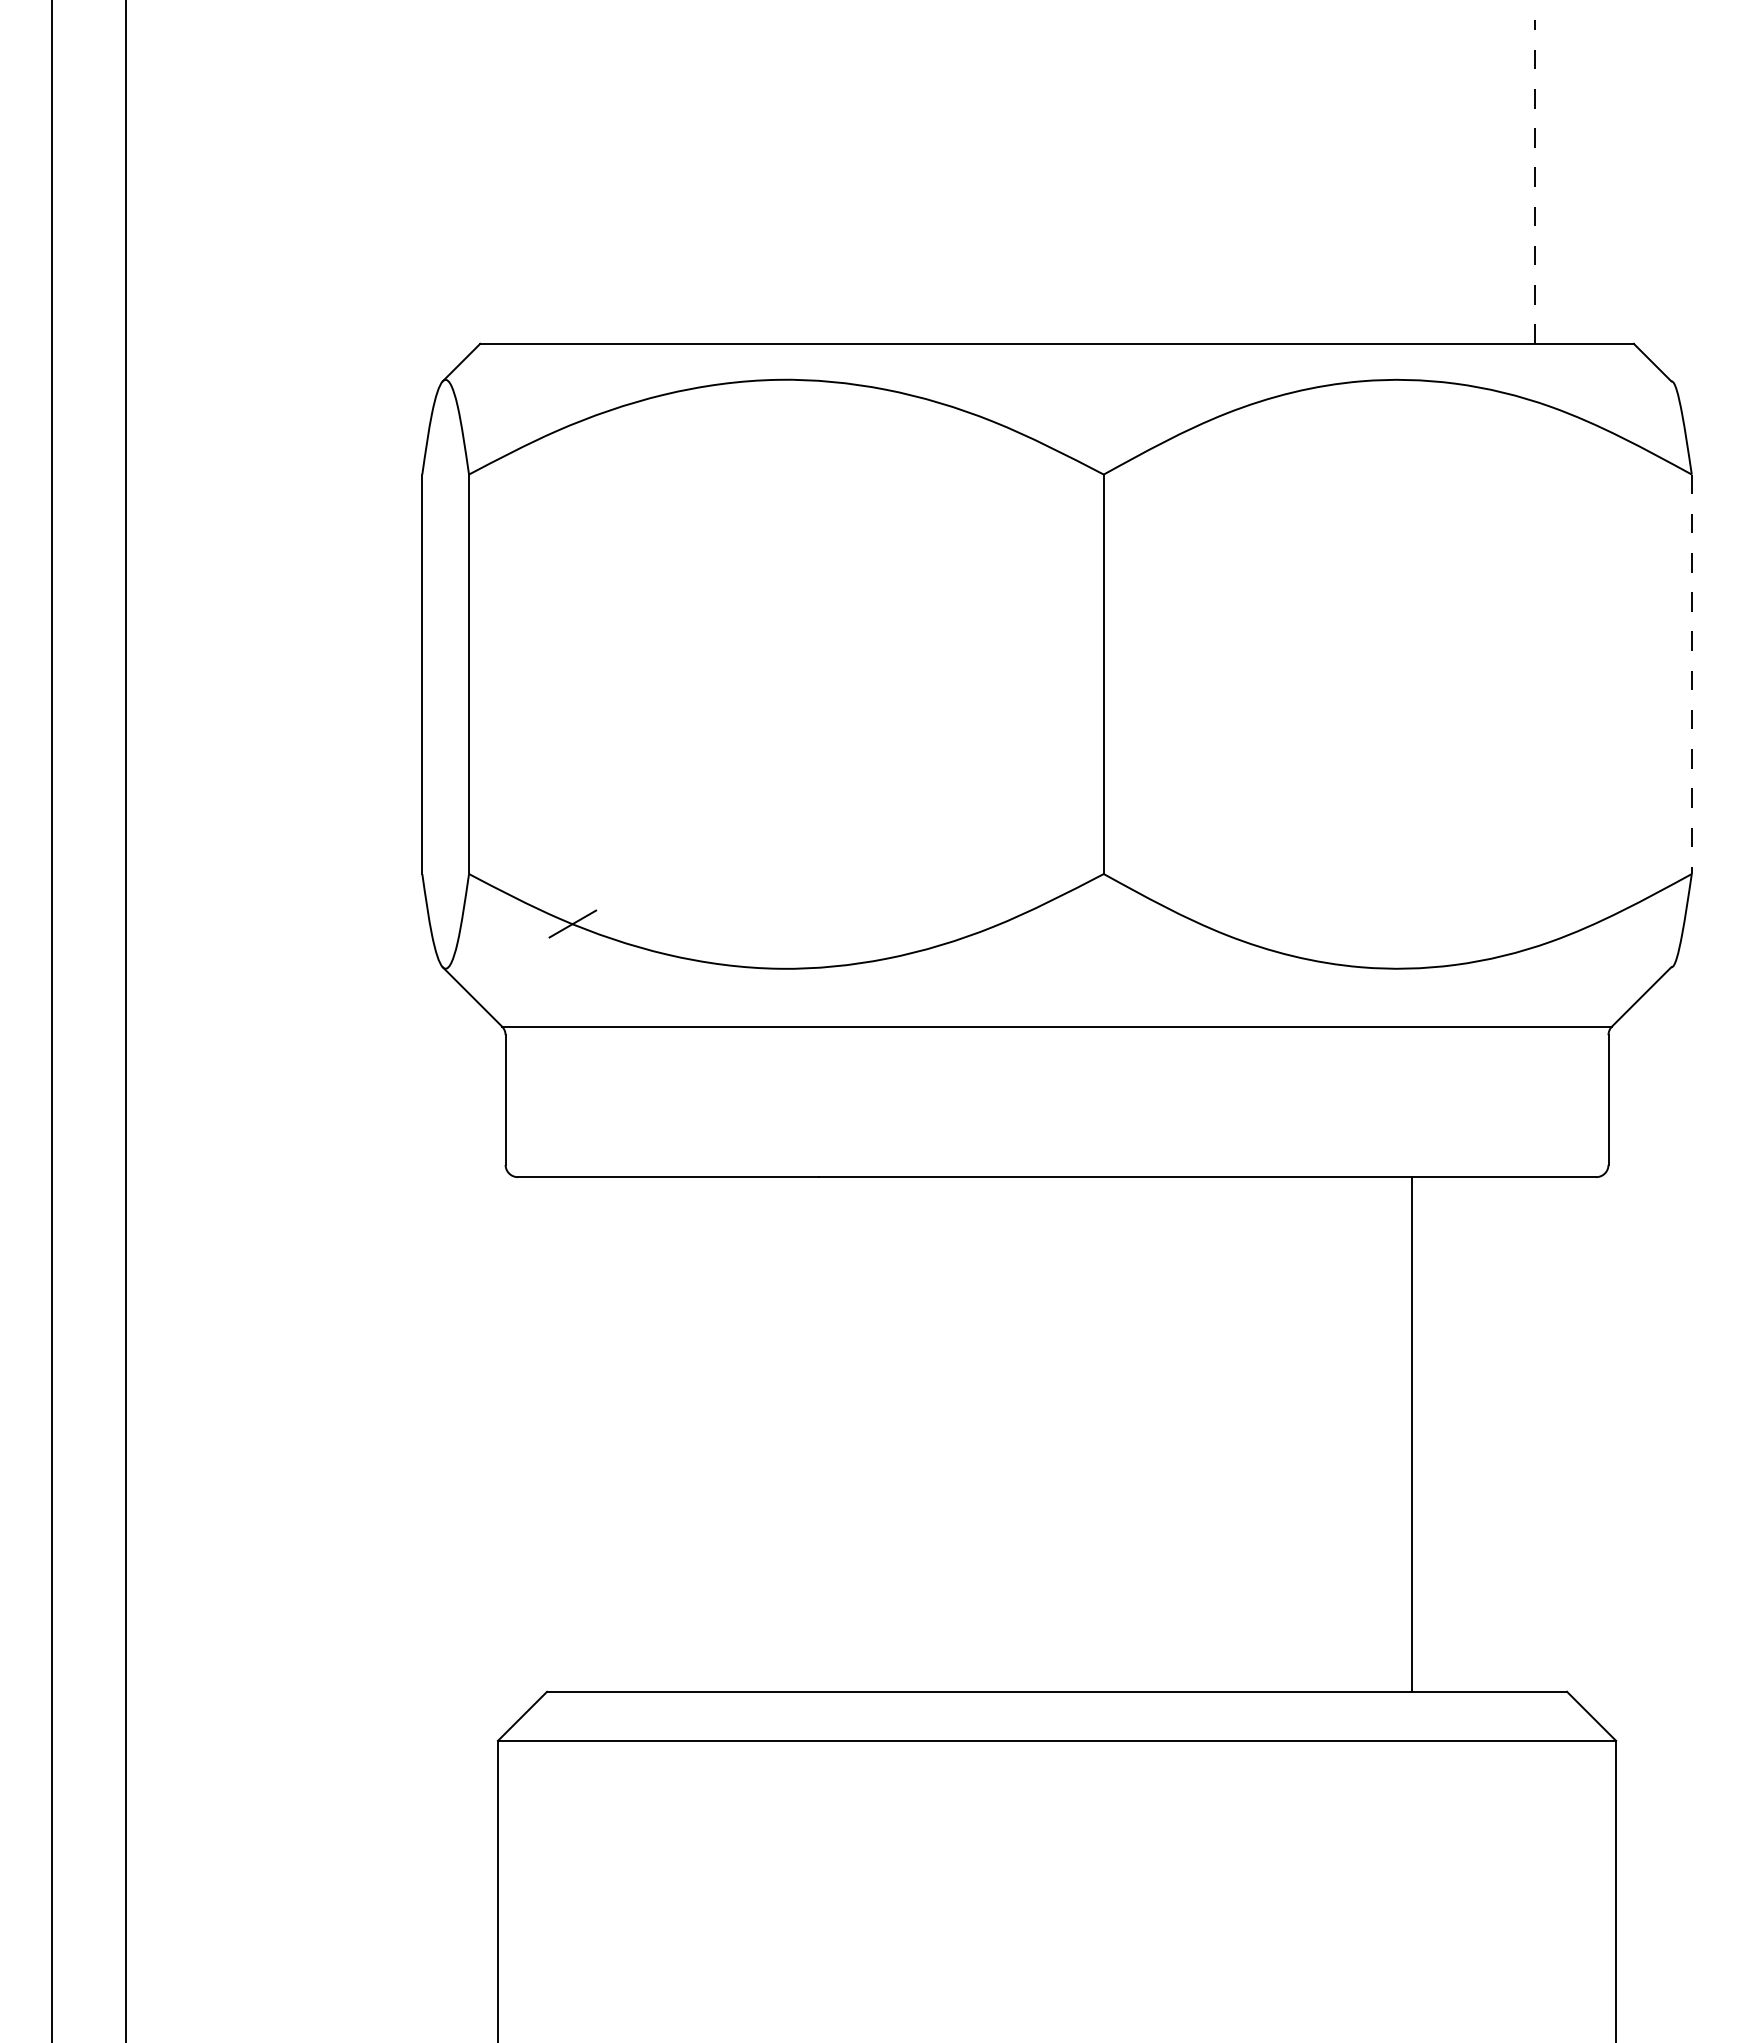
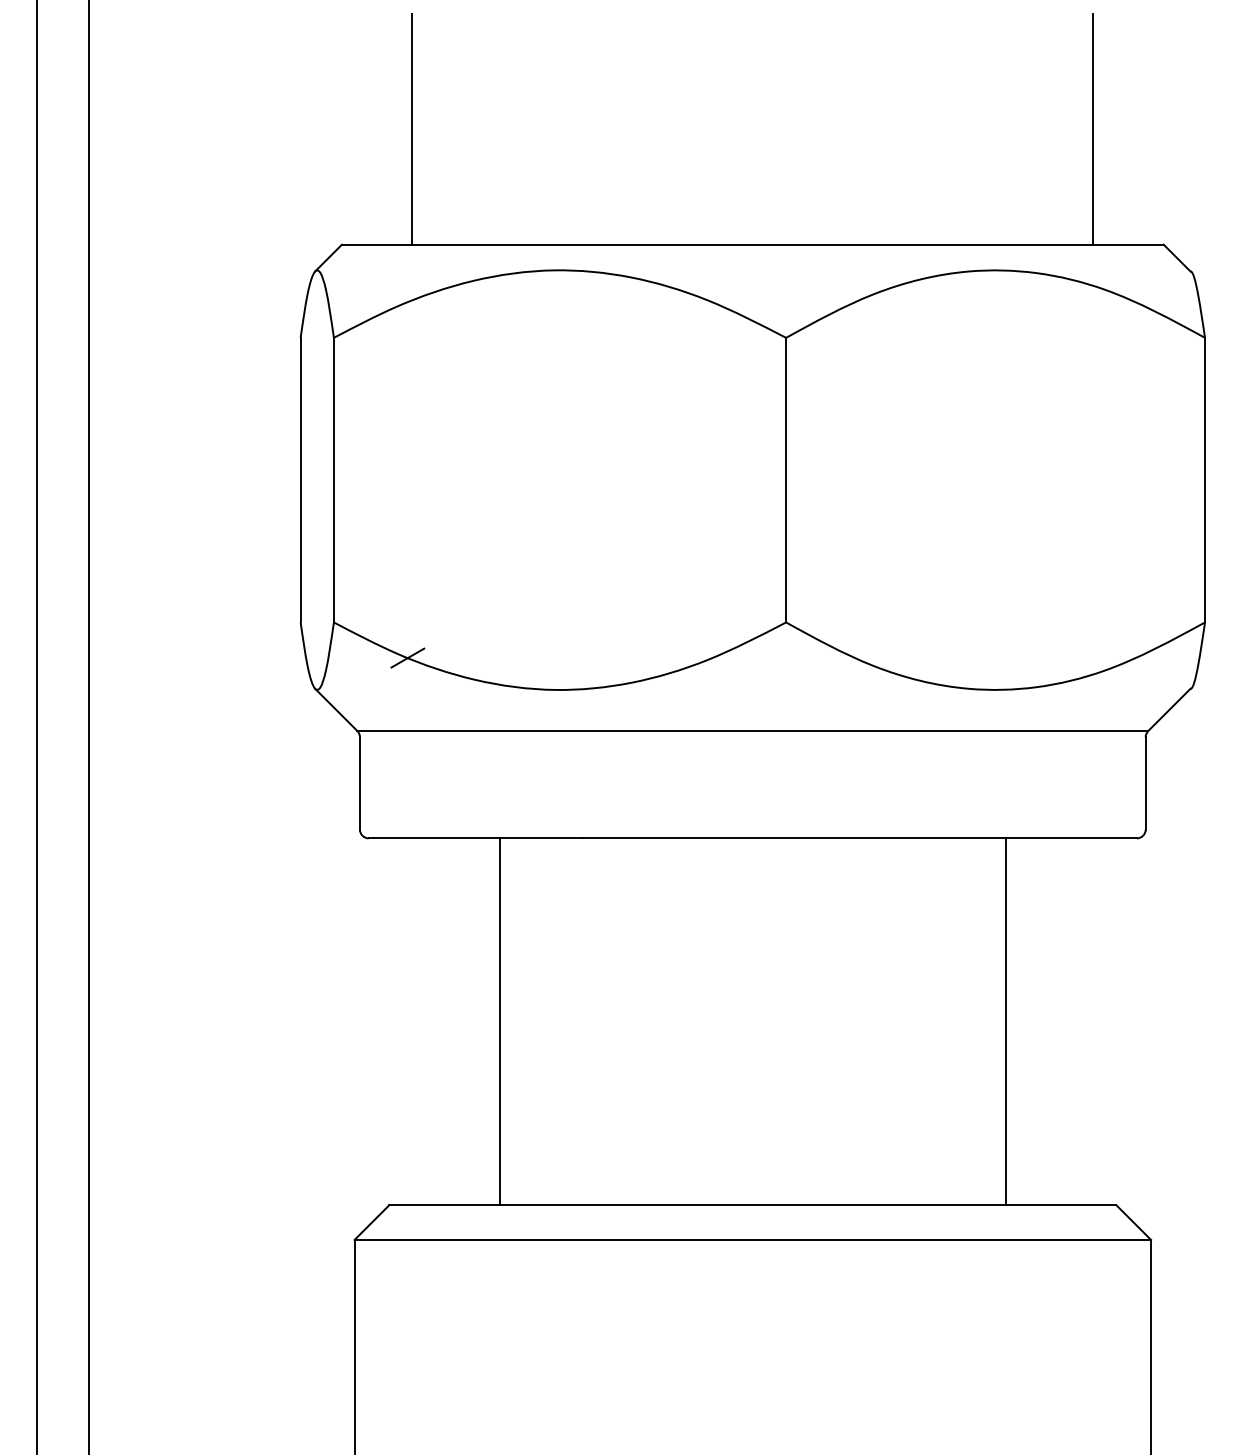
line: (579, 181) -> (412, 129), added
line: (1534, 182) -> (1092, 129), dashed -> solid
line: (1691, 674) -> (1204, 480), dashed -> solid
line: (701, 1434) -> (499, 1021), added

